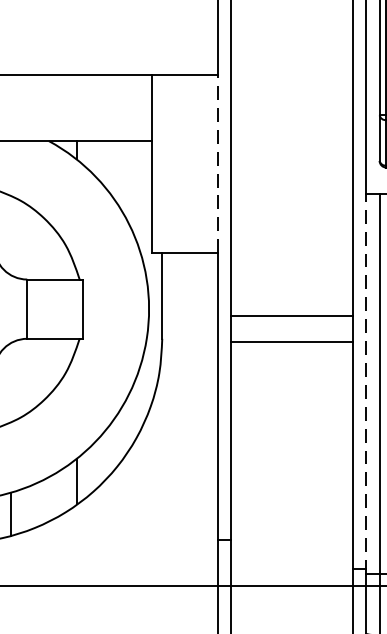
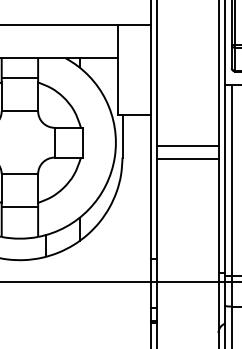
line: (217, 163) -> (150, 69), dashed -> solid
line: (367, 382) -> (225, 179), dashed -> solid

